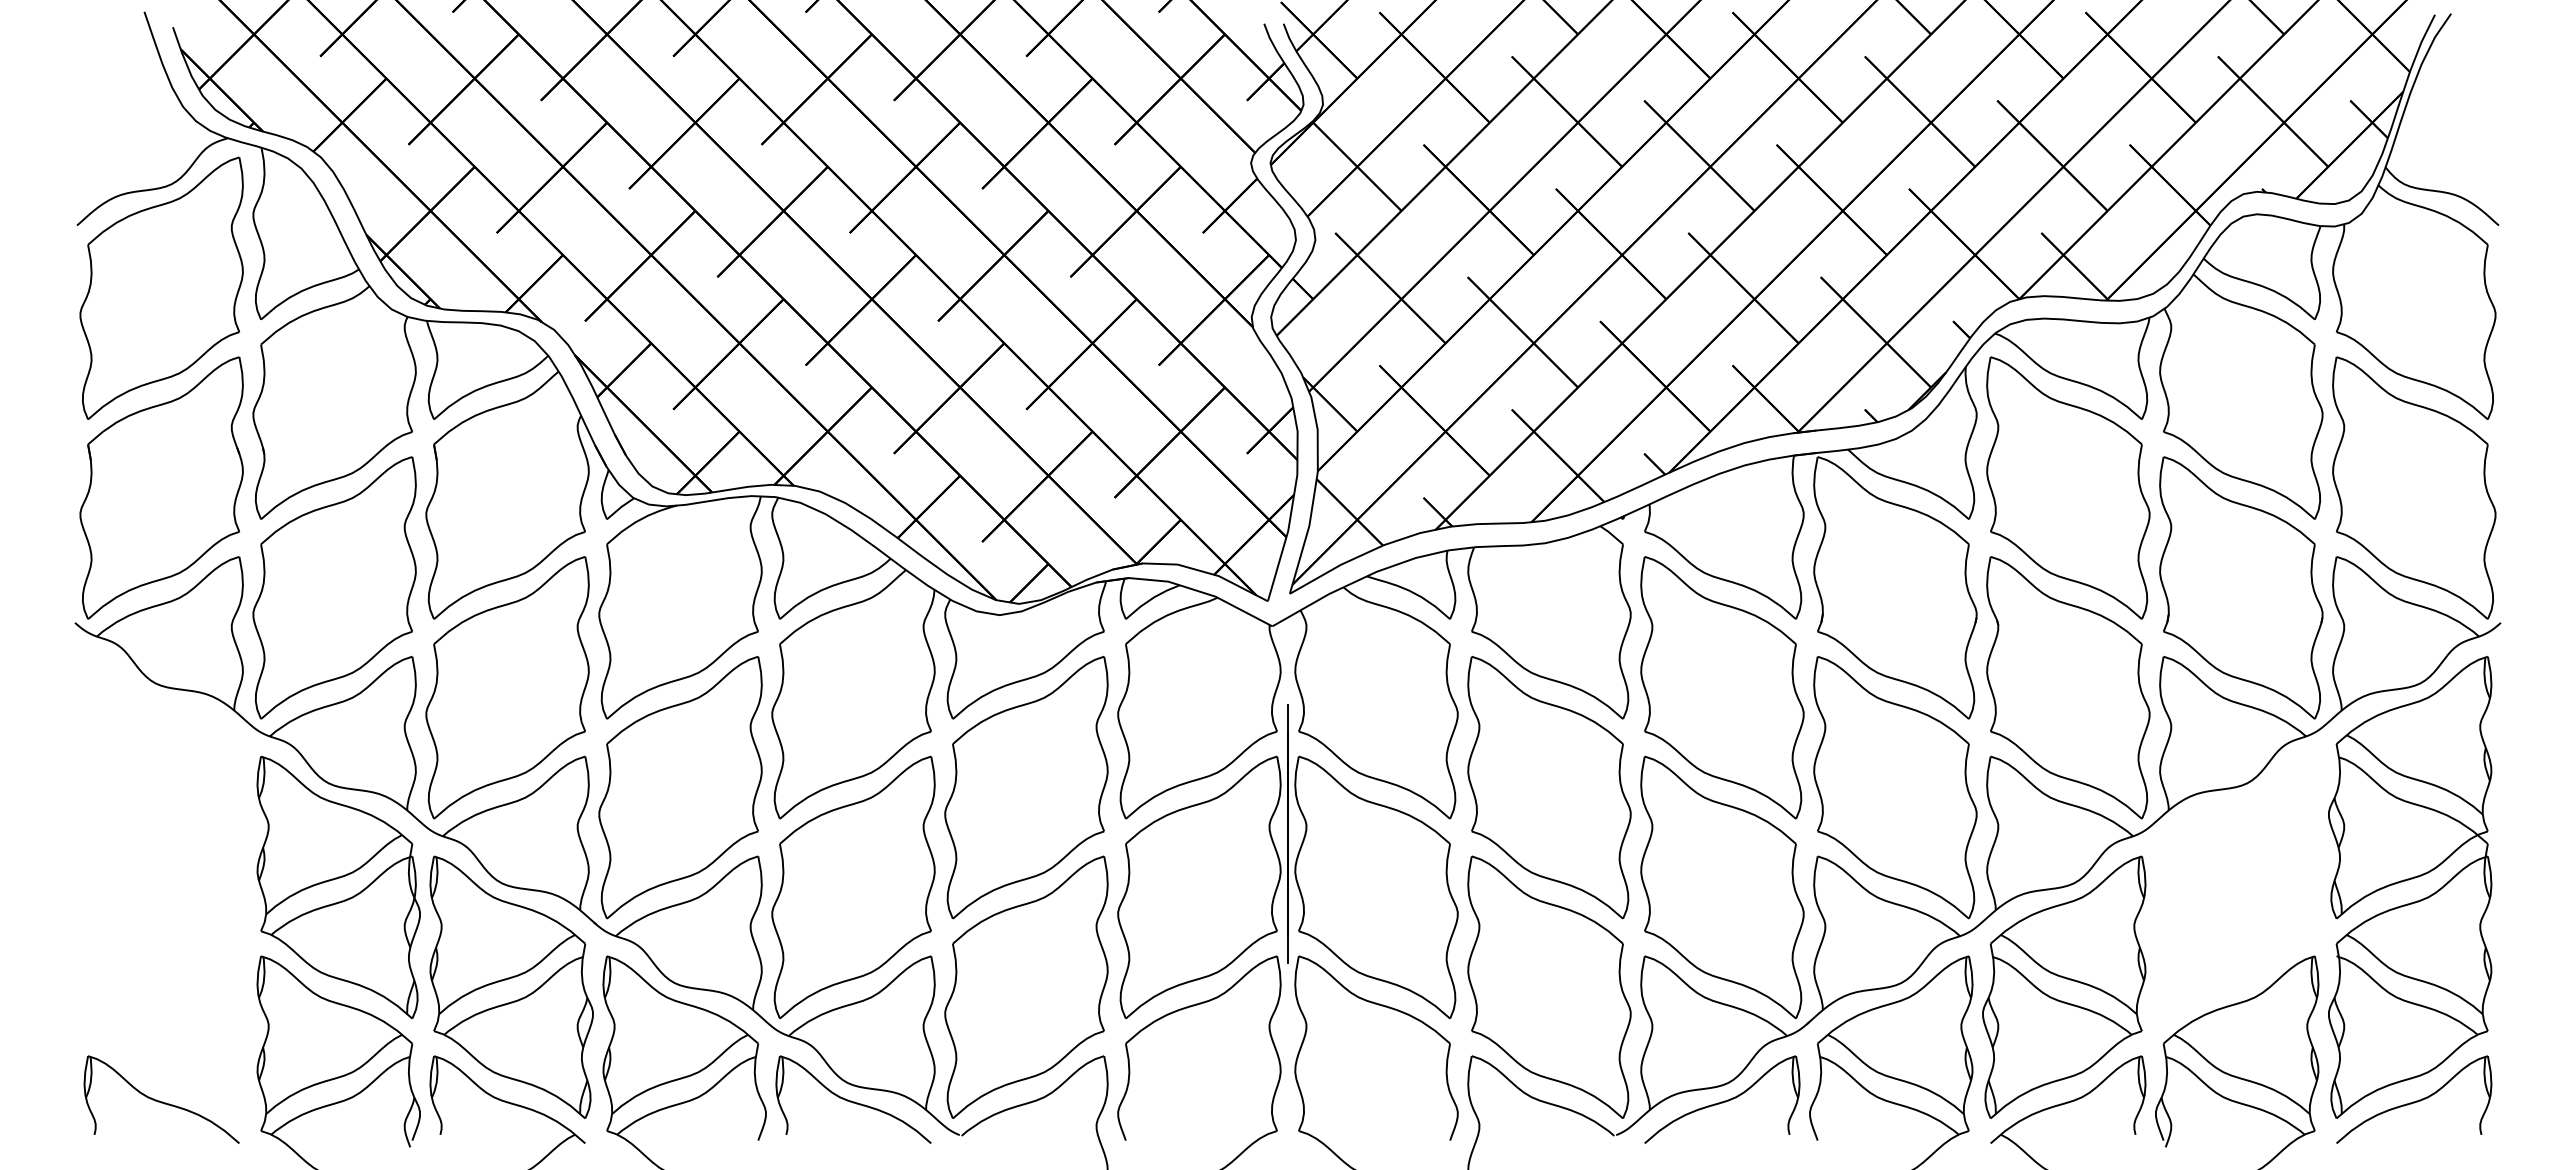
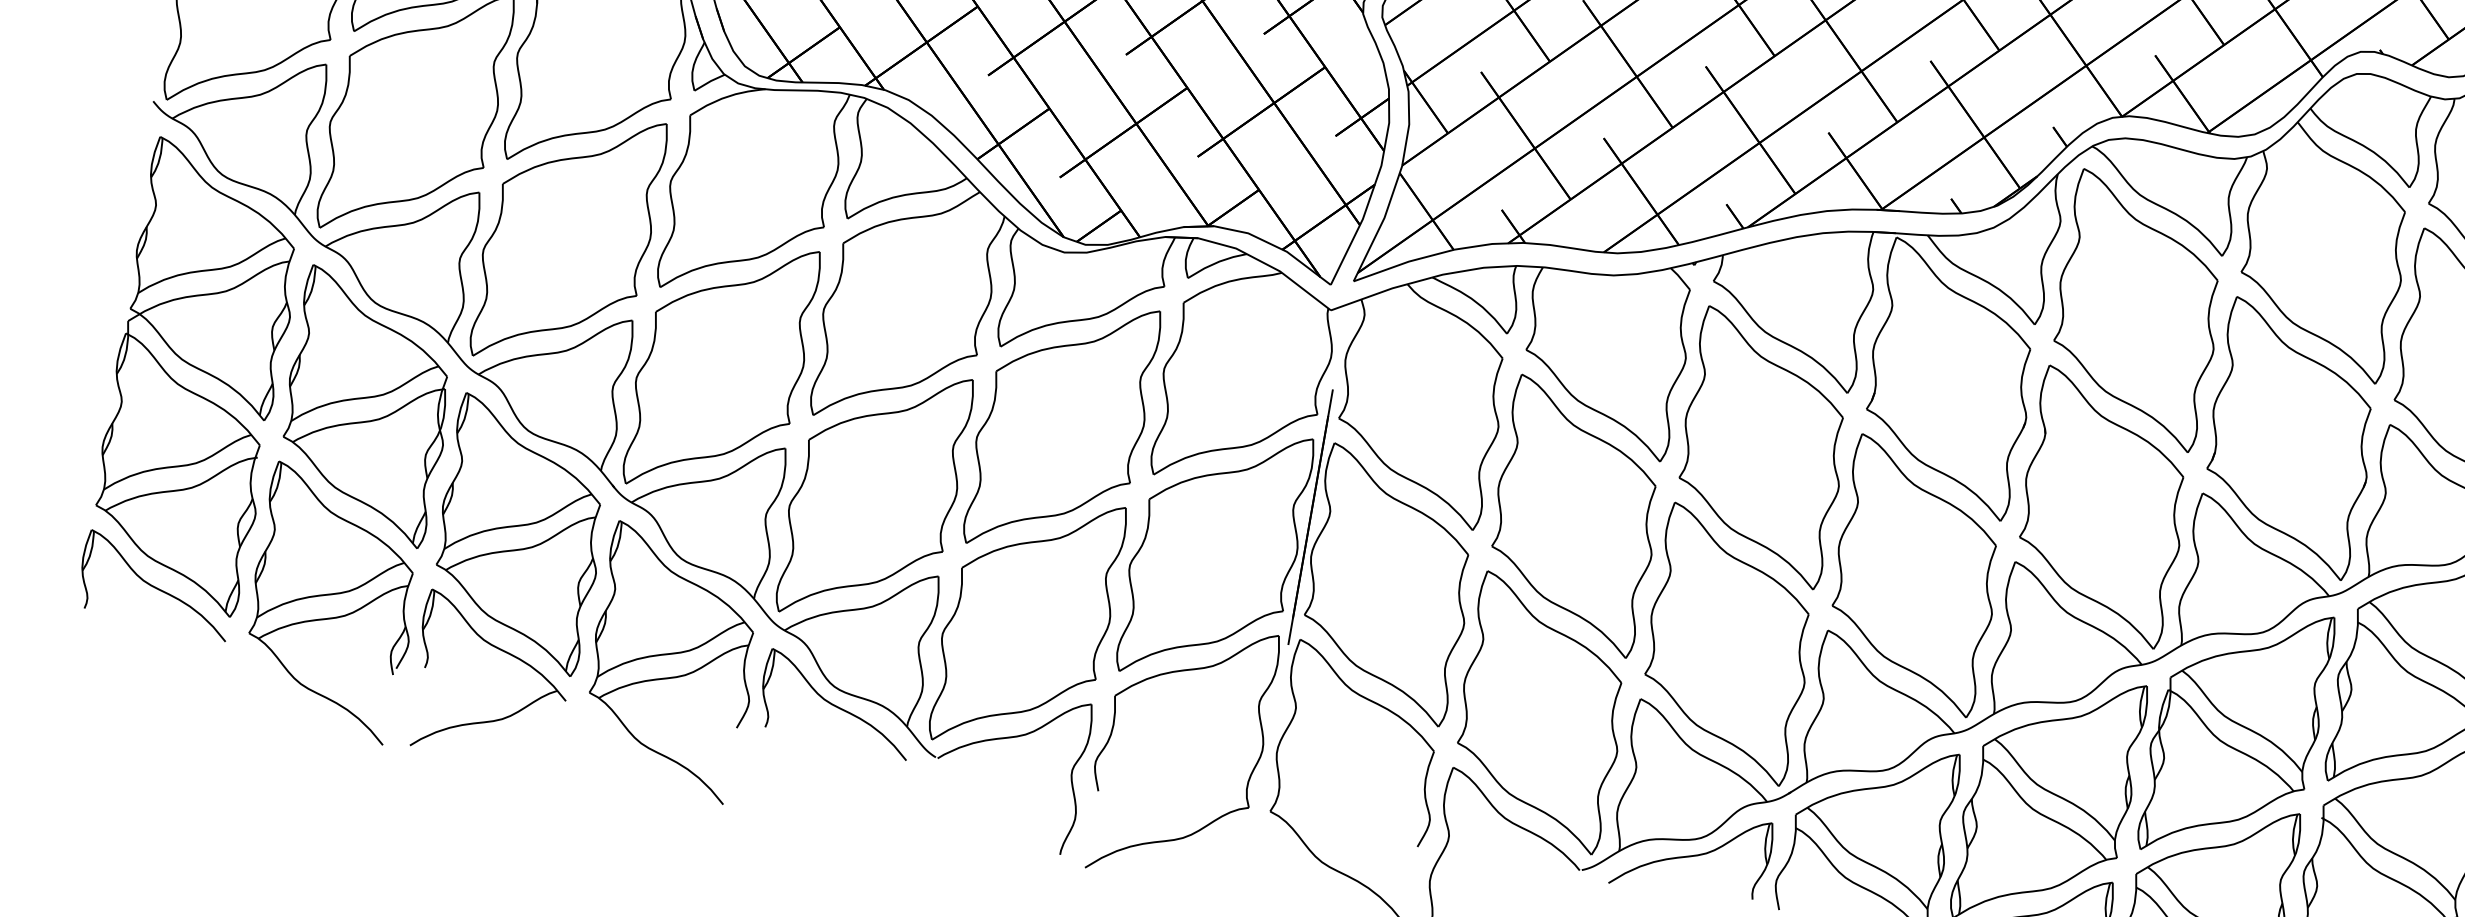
part: (166, 880) -> (199, 370), added
part: (2237, 887) -> (2235, 733), added

